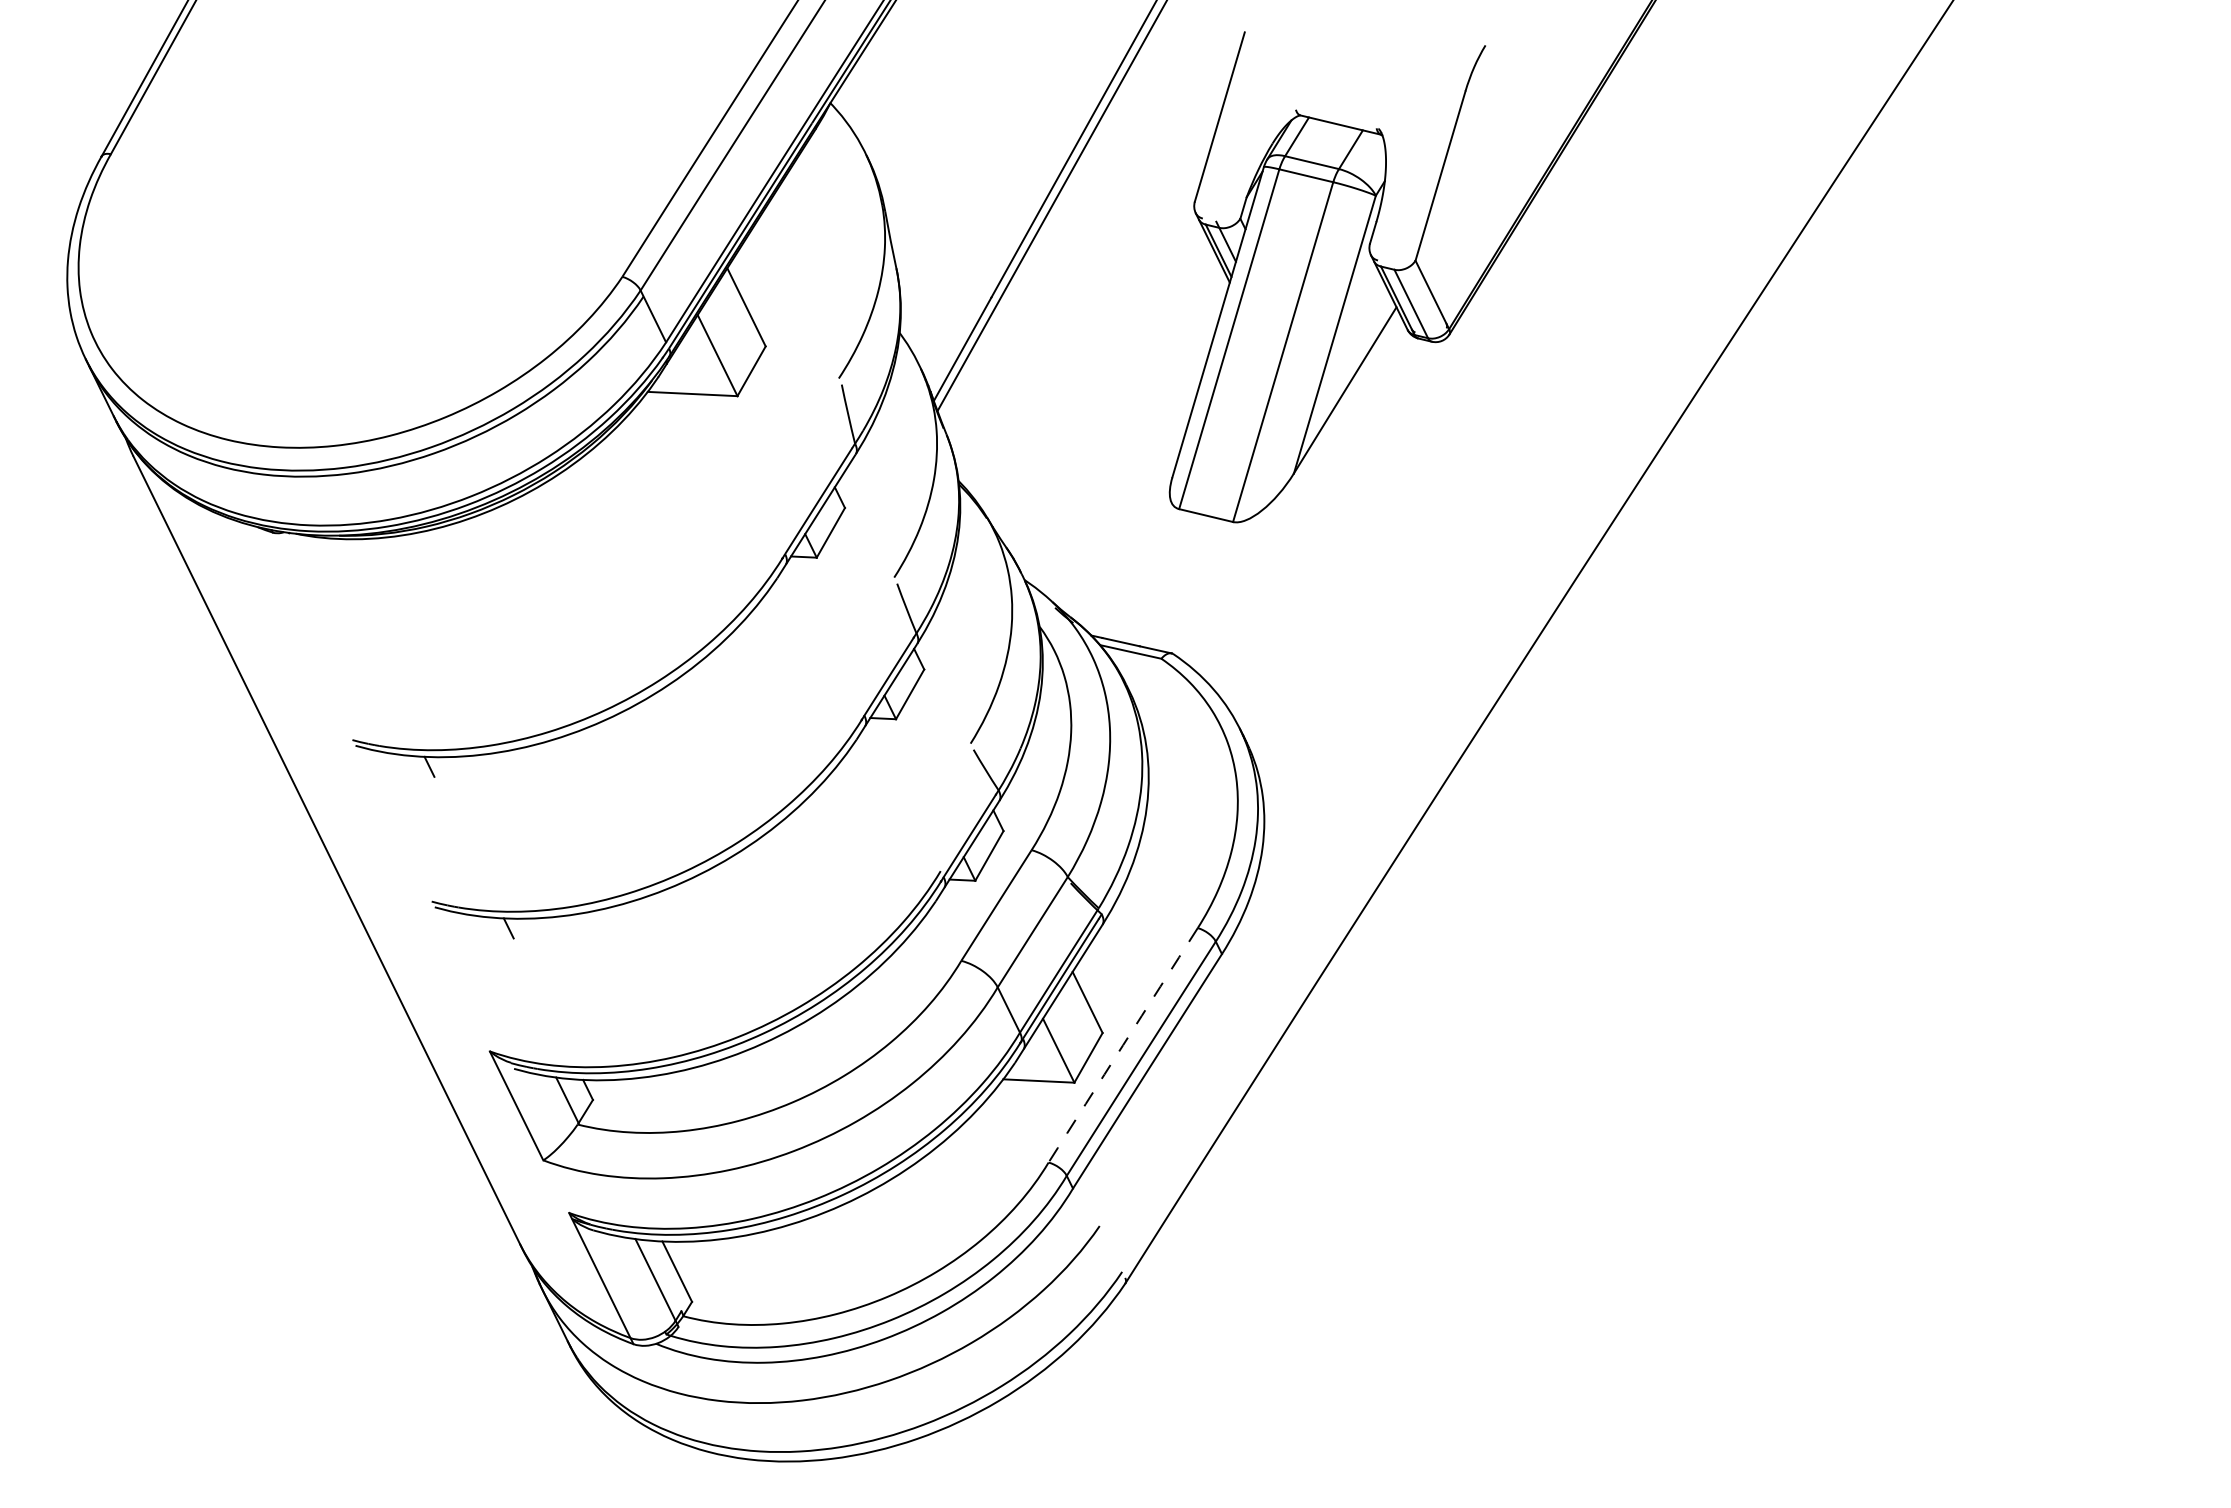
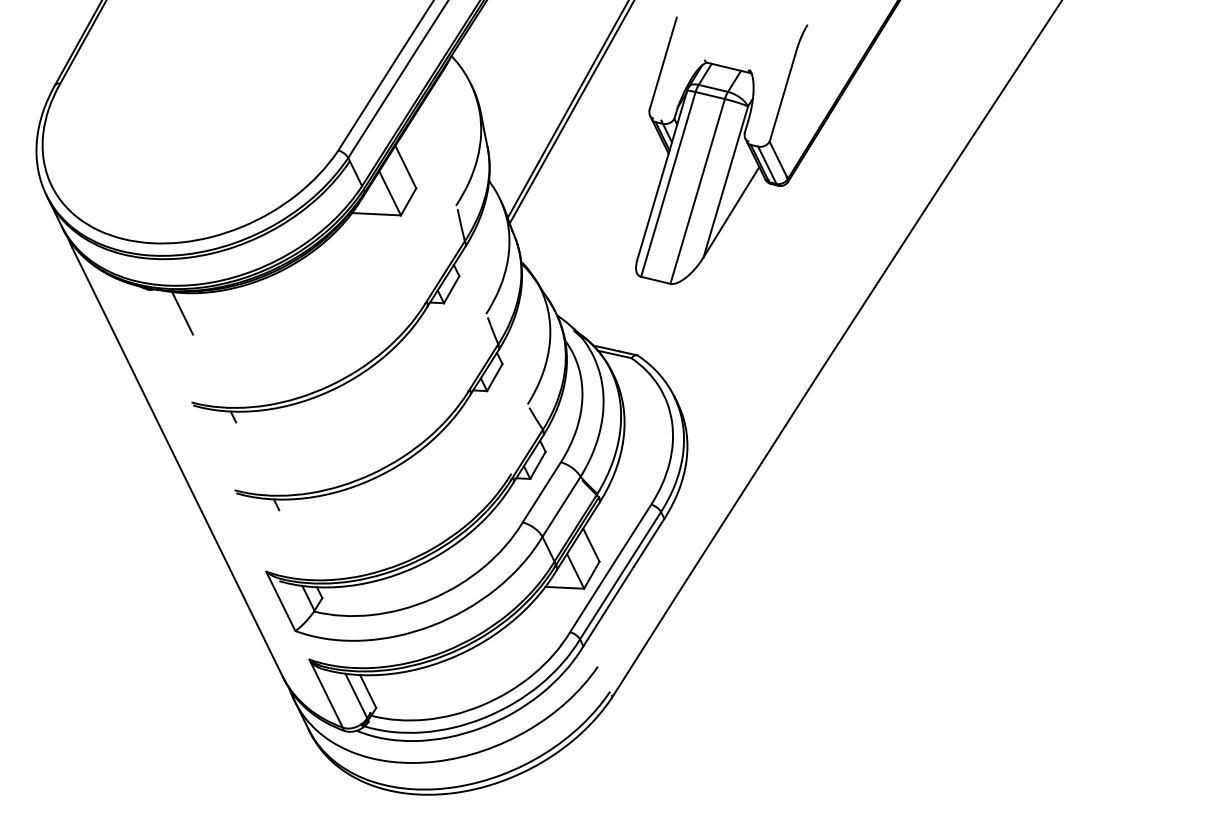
line: (335, 576) -> (182, 313), added
arc: (1122, 1045) -> (610, 568), dashed -> solid

